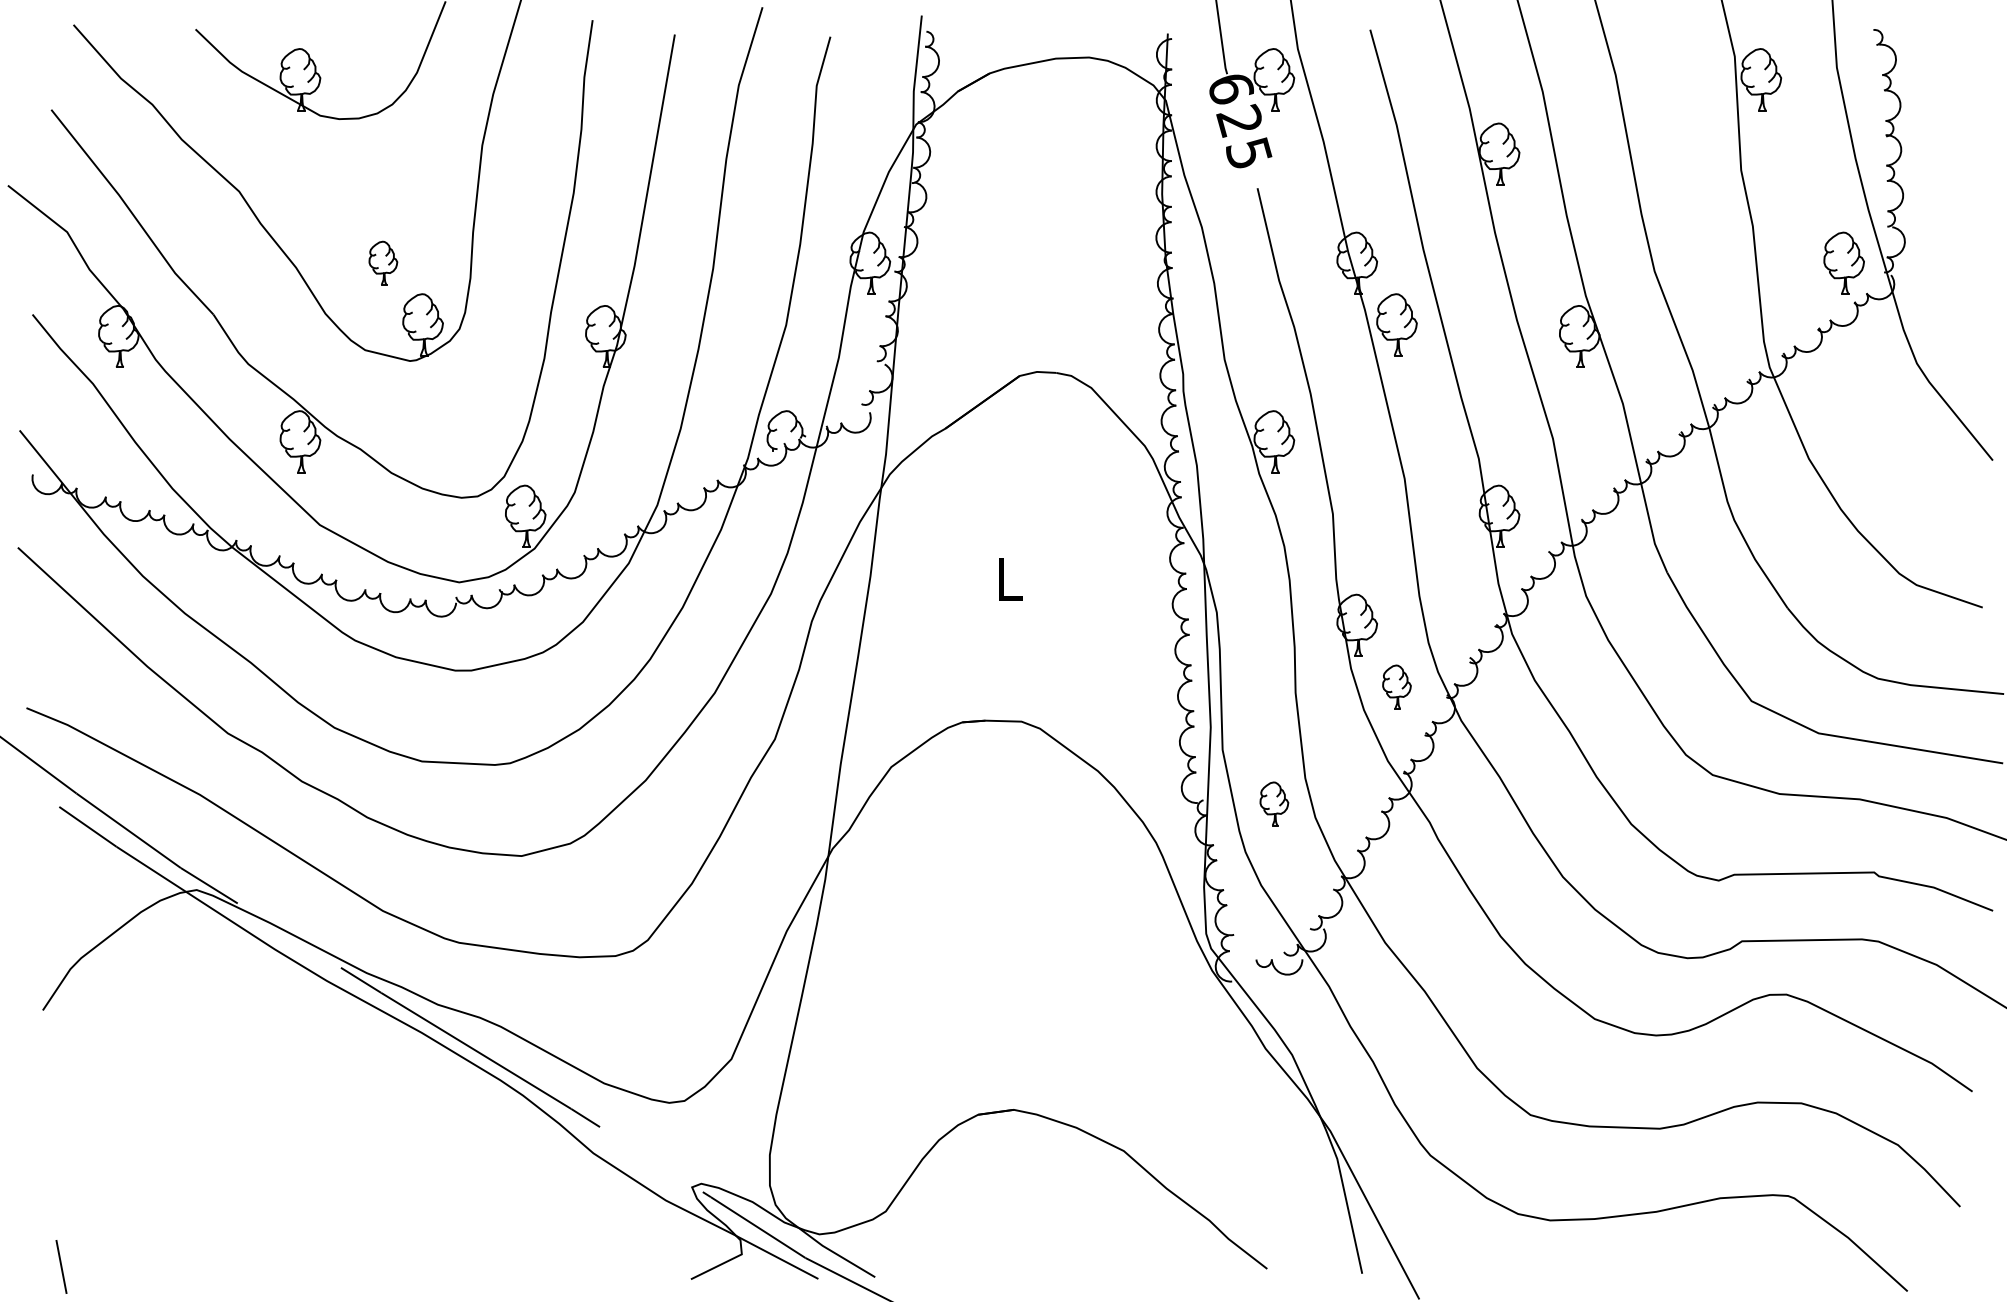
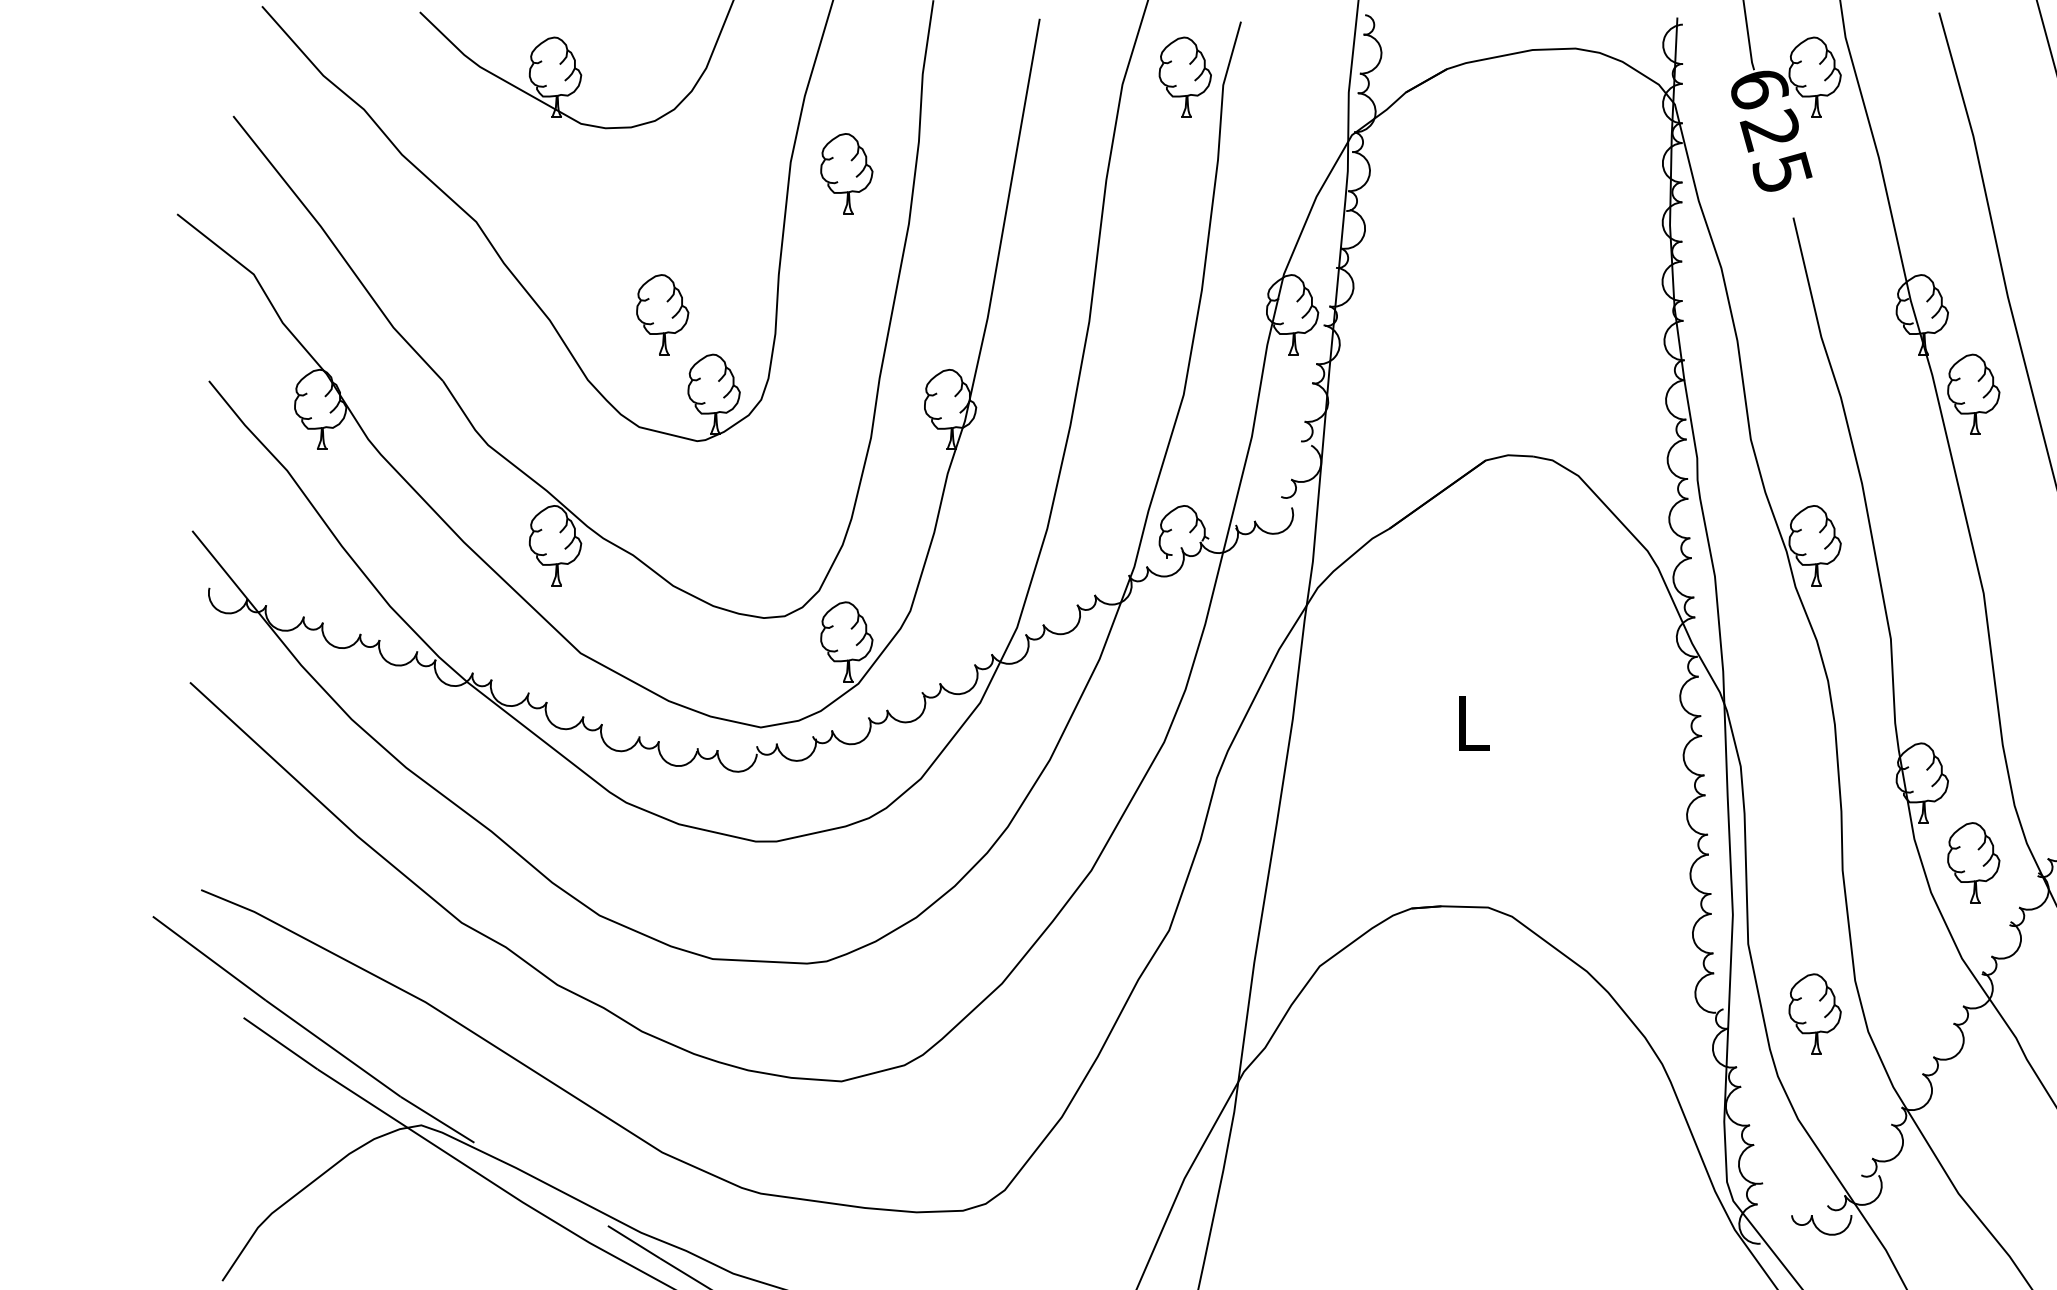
part: (787, 79) -> (1185, 77), added
part: (525, 153) -> (846, 172), added
part: (383, 262) -> (662, 313), size x1.43
part: (1396, 686) -> (1973, 862), size x1.43
part: (1274, 803) -> (1815, 1013), size x1.43

